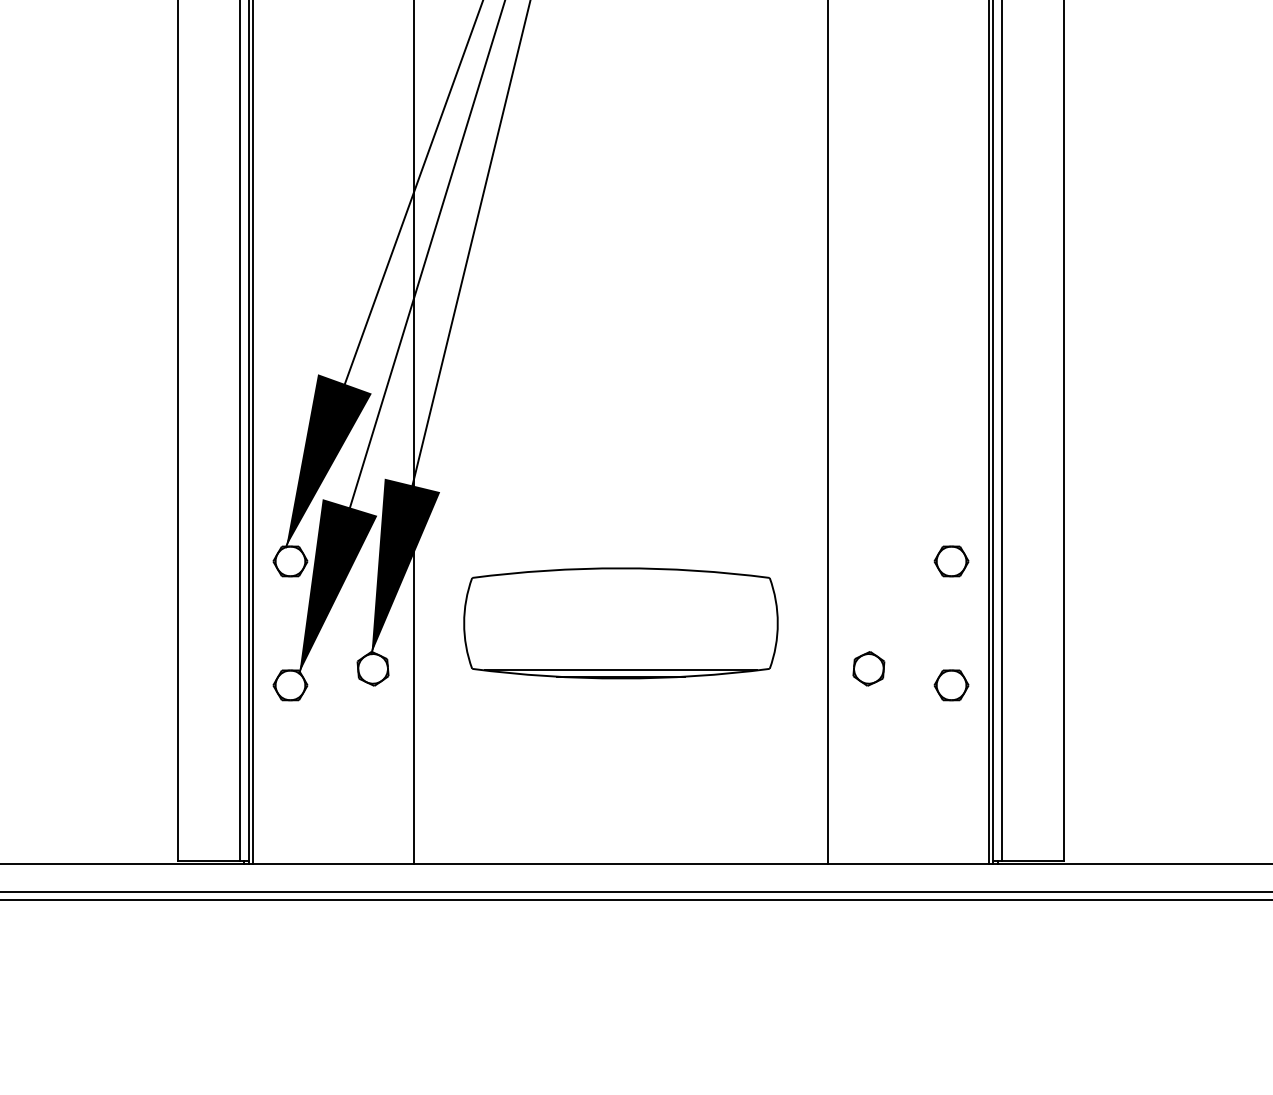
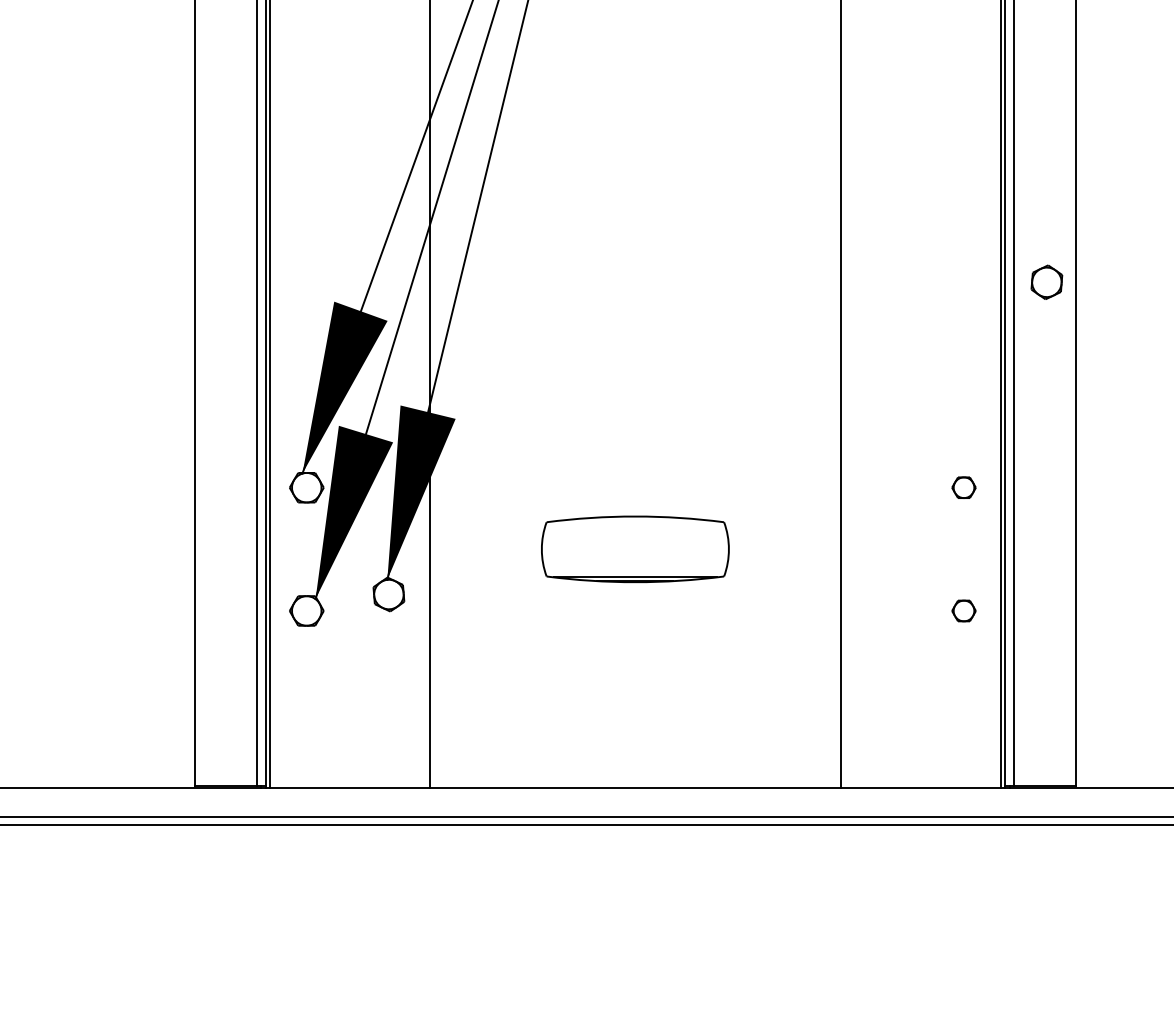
part: (951, 561) -> (963, 487), size x0.7
part: (620, 623) -> (634, 549), size x0.6
part: (868, 668) -> (1046, 281), moved
part: (951, 685) -> (963, 611), size x0.7

